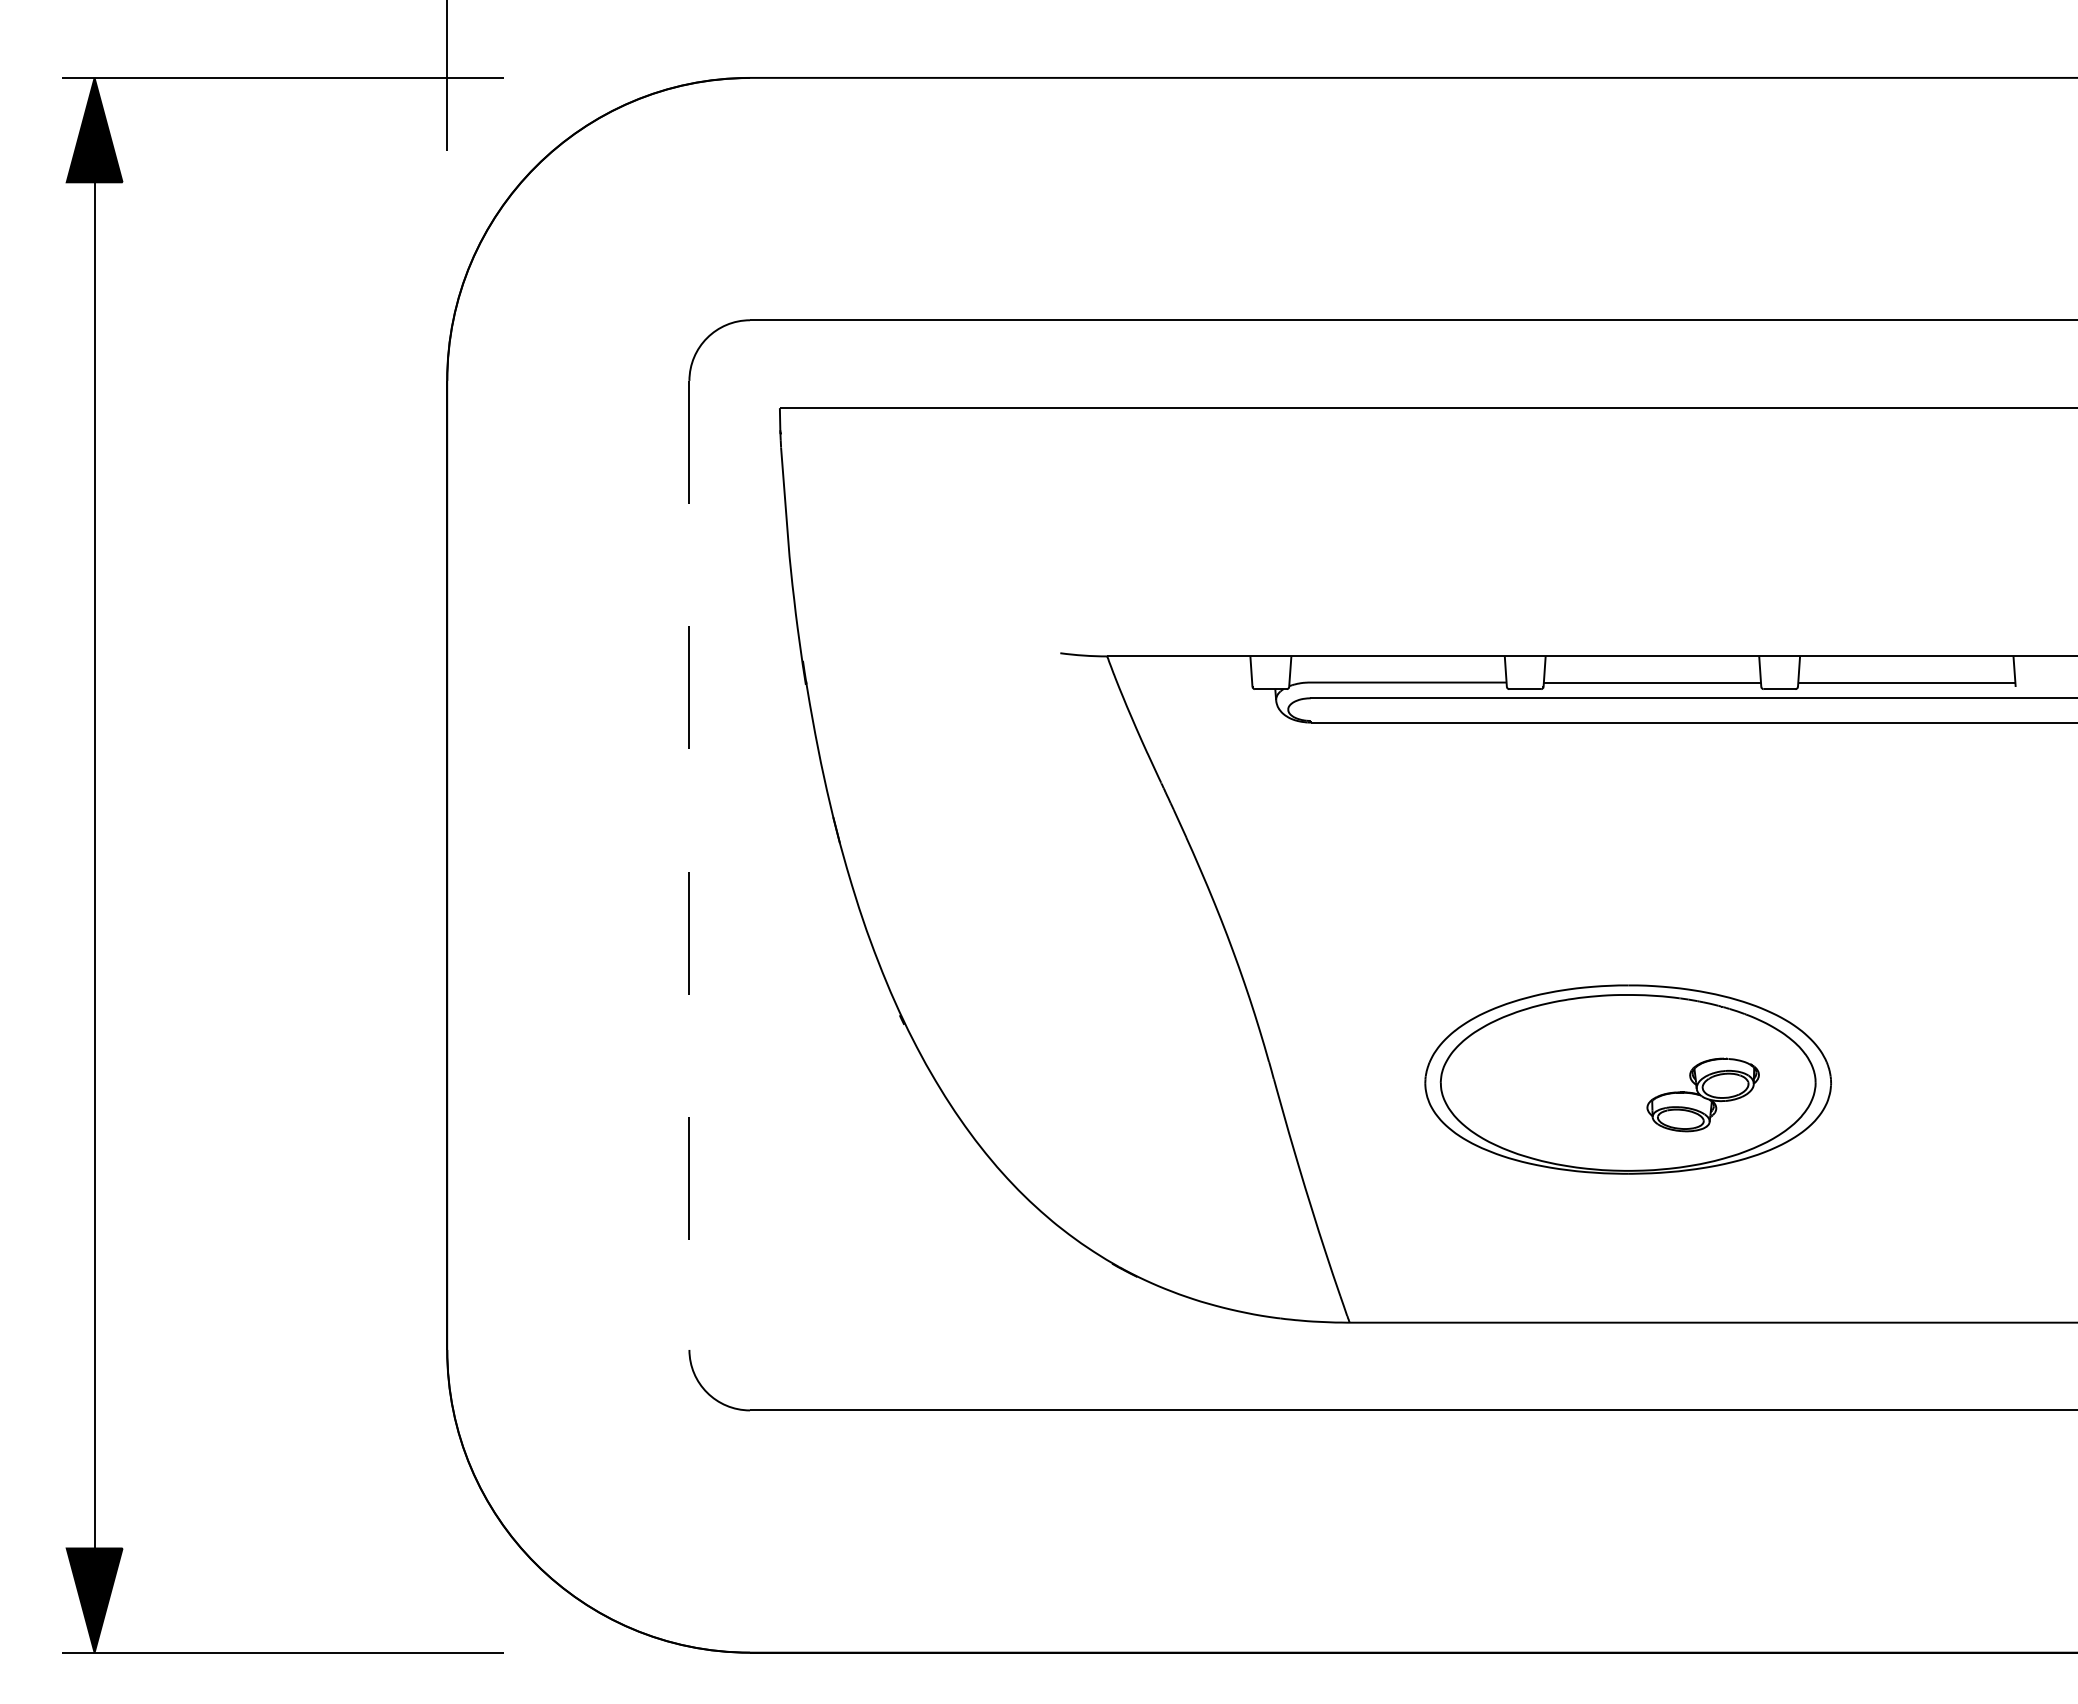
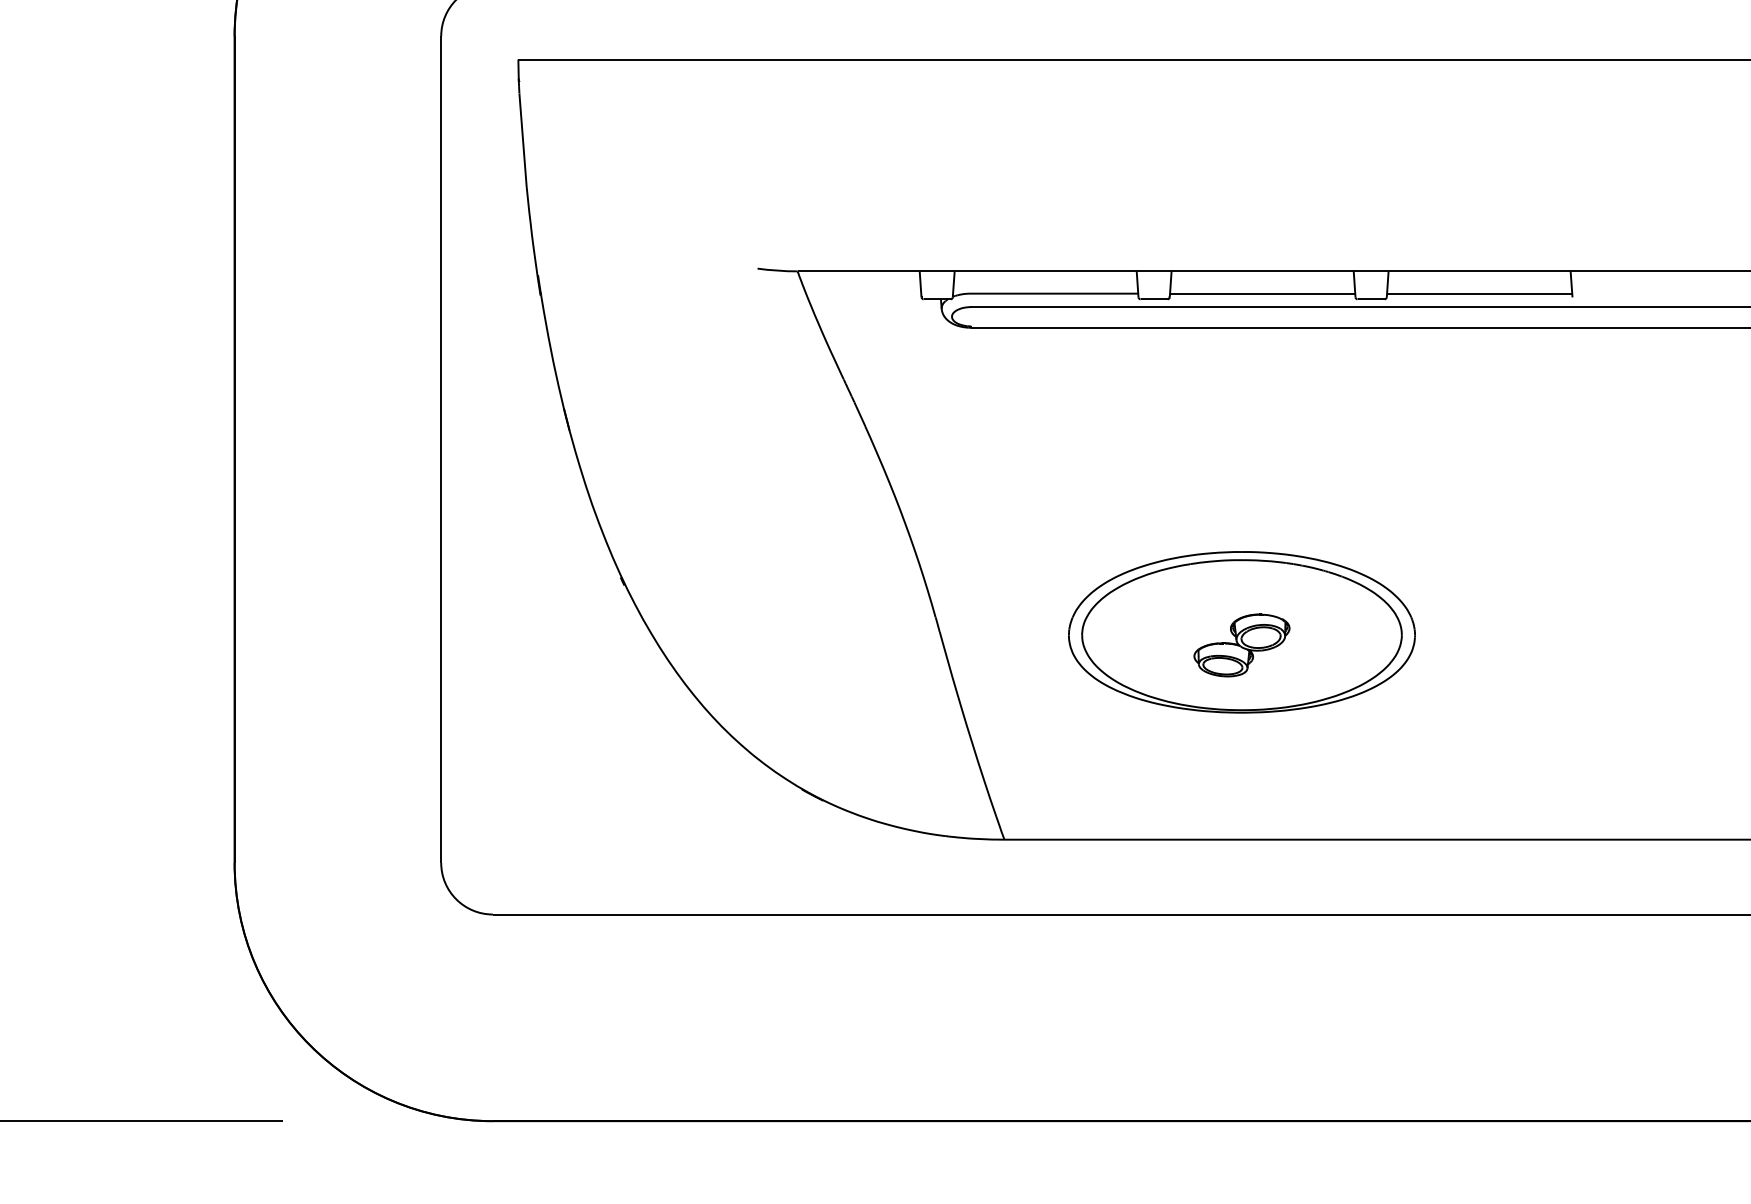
line: (689, 865) -> (441, 449), dashed -> solid
part: (1702, 1094) -> (1241, 645), moved

